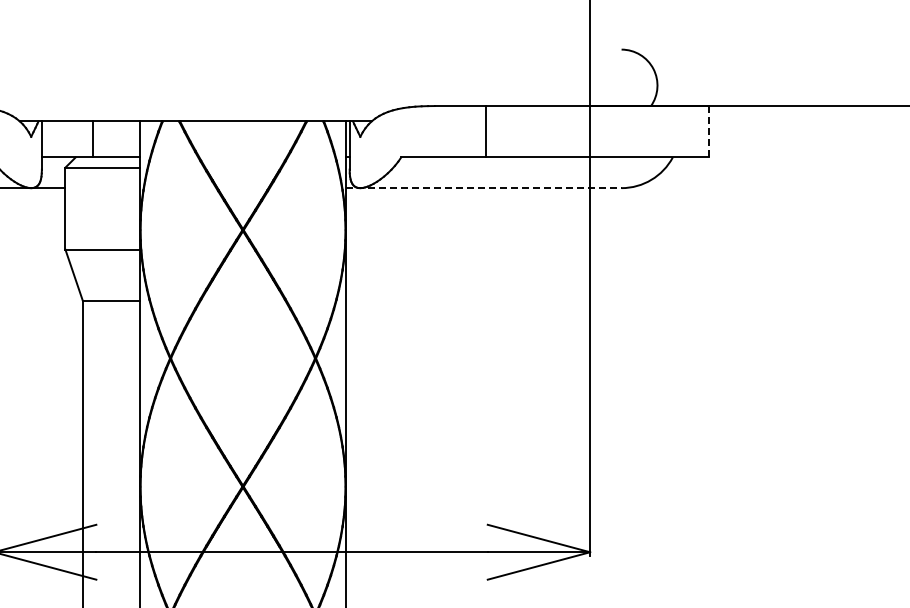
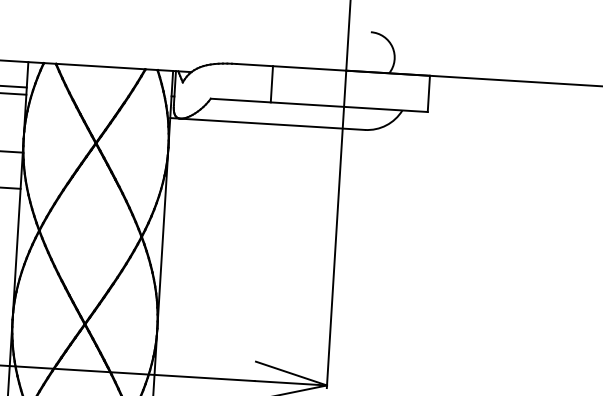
line: (708, 131) -> (428, 93), dashed -> solid
line: (483, 188) -> (267, 124), dashed -> solid

